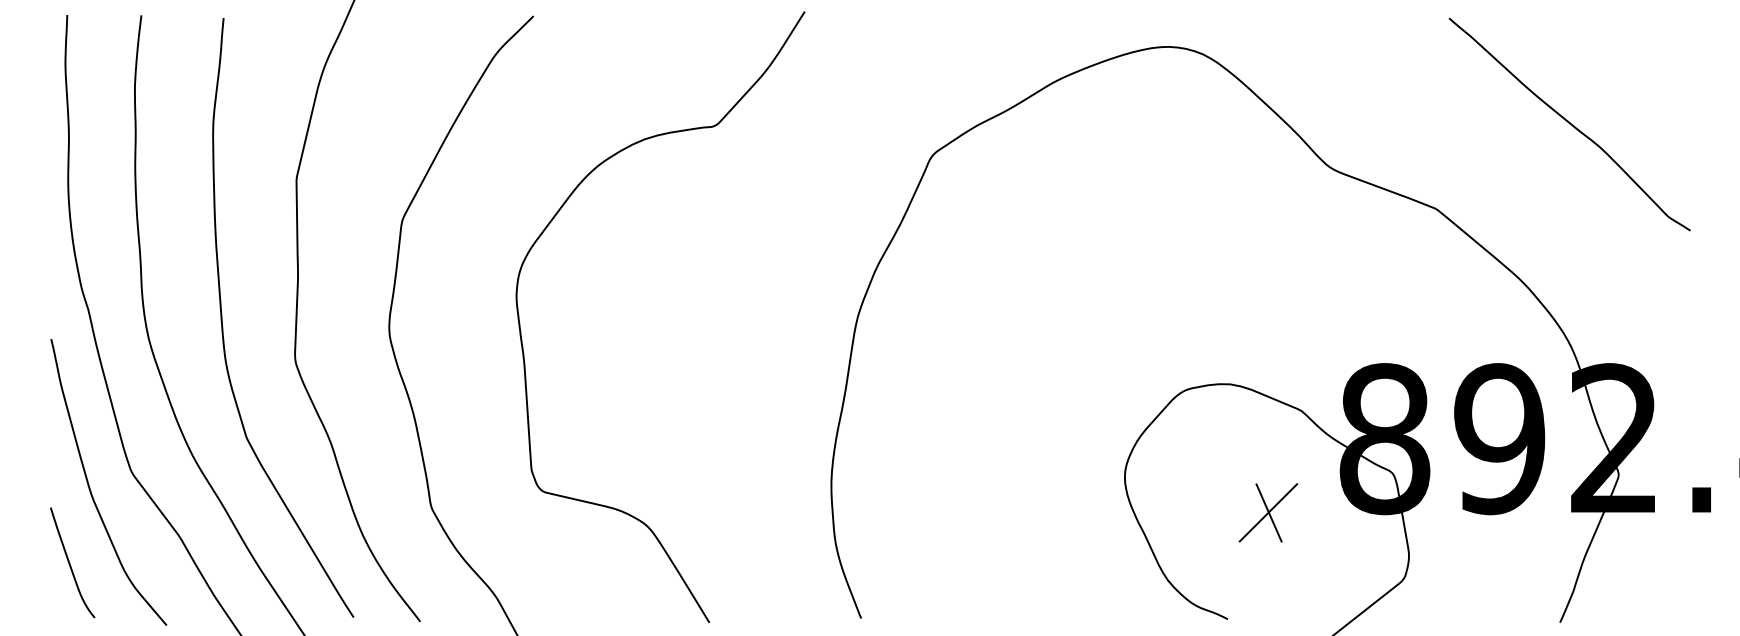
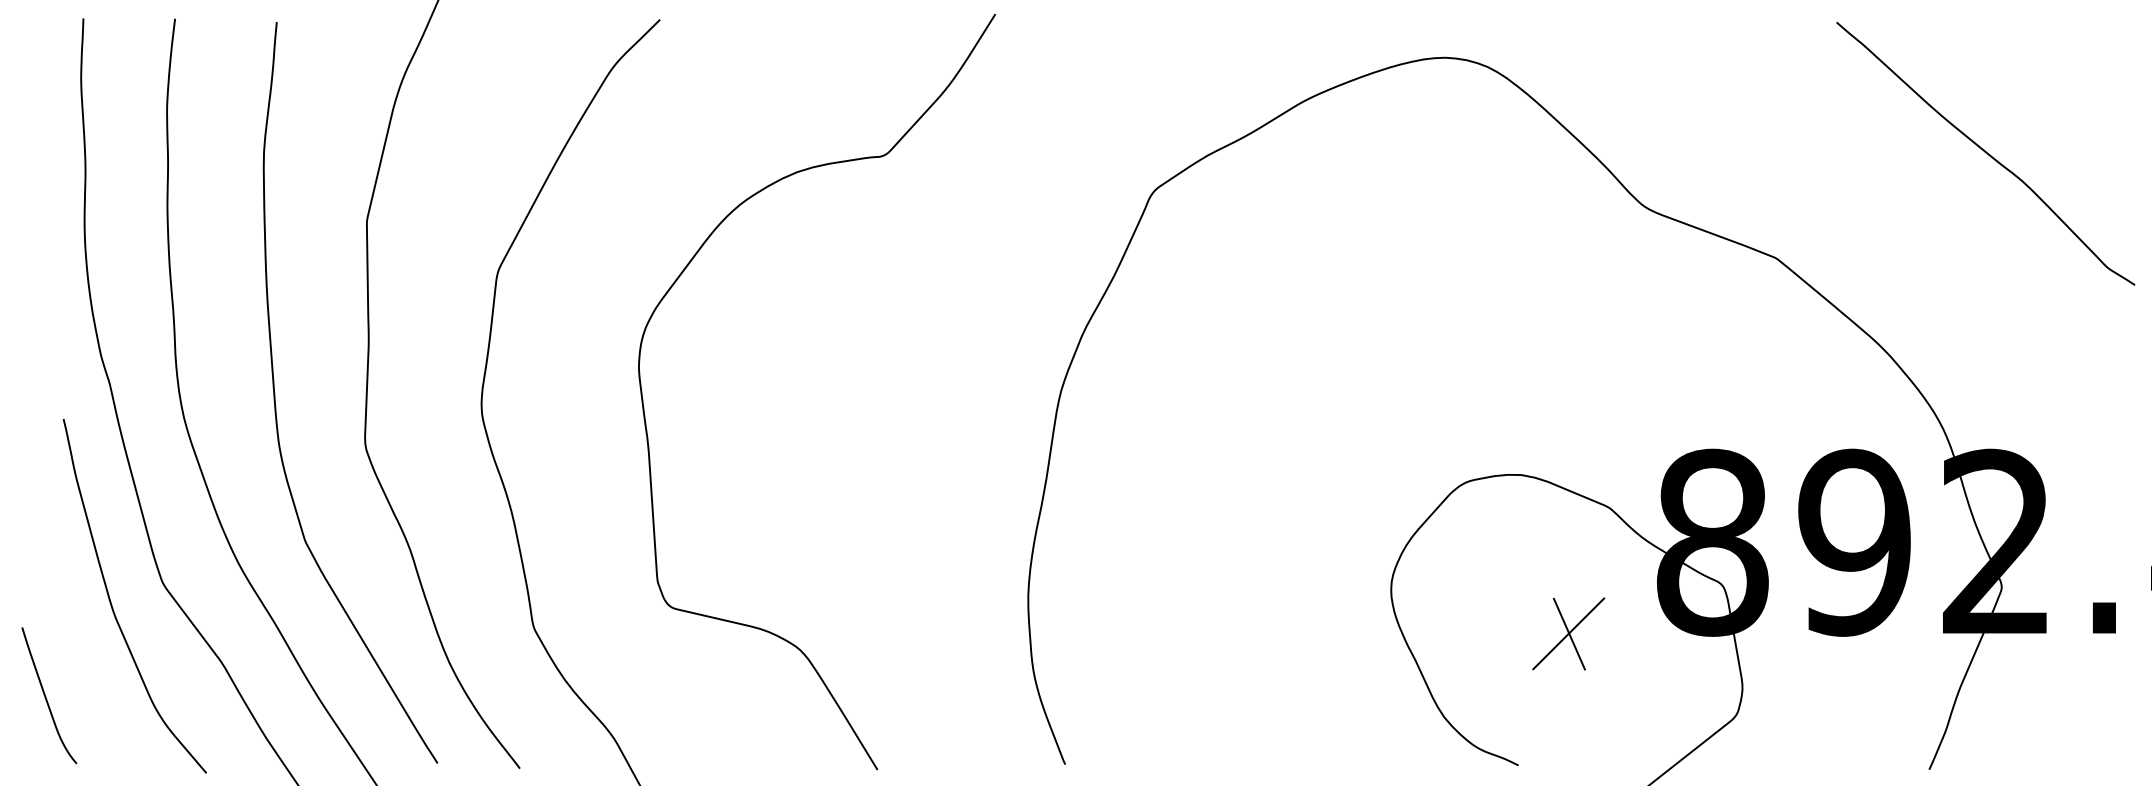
curve: (1569, 124) -> (1985, 153), moved
curve: (70, 563) -> (46, 696), moved

